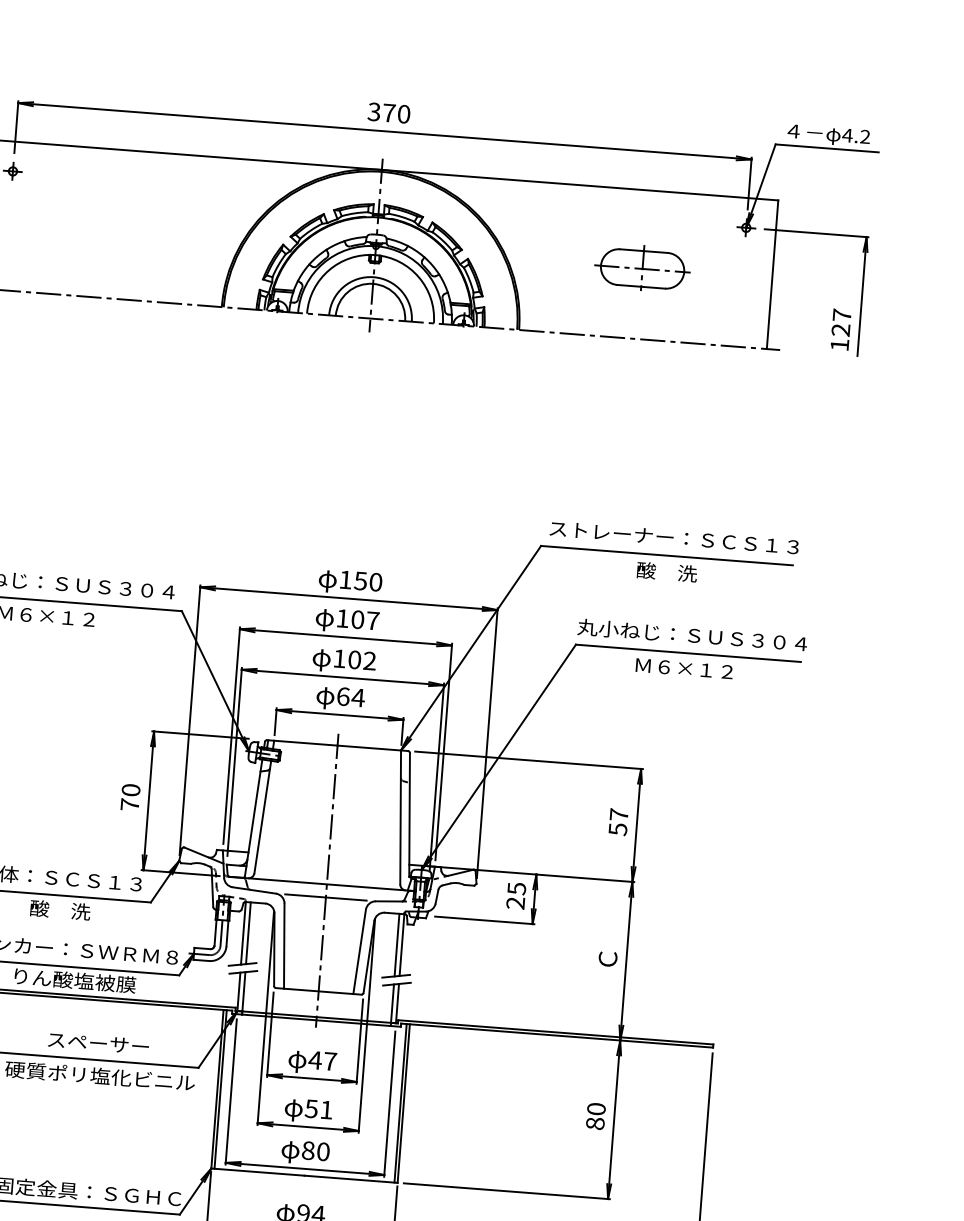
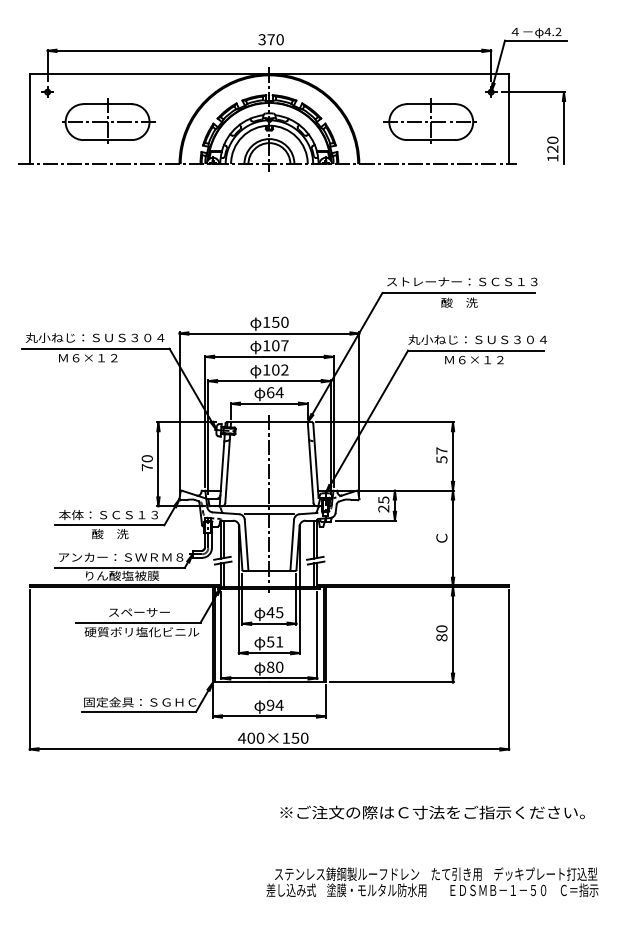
part: (109, 226) -> (108, 120), added
part: (640, 266) -> (429, 120), size x1.67
text: (841, 313) -> (552, 139), 127 -> 120
text: (330, 1061) -> (279, 612), 47 -> 45

